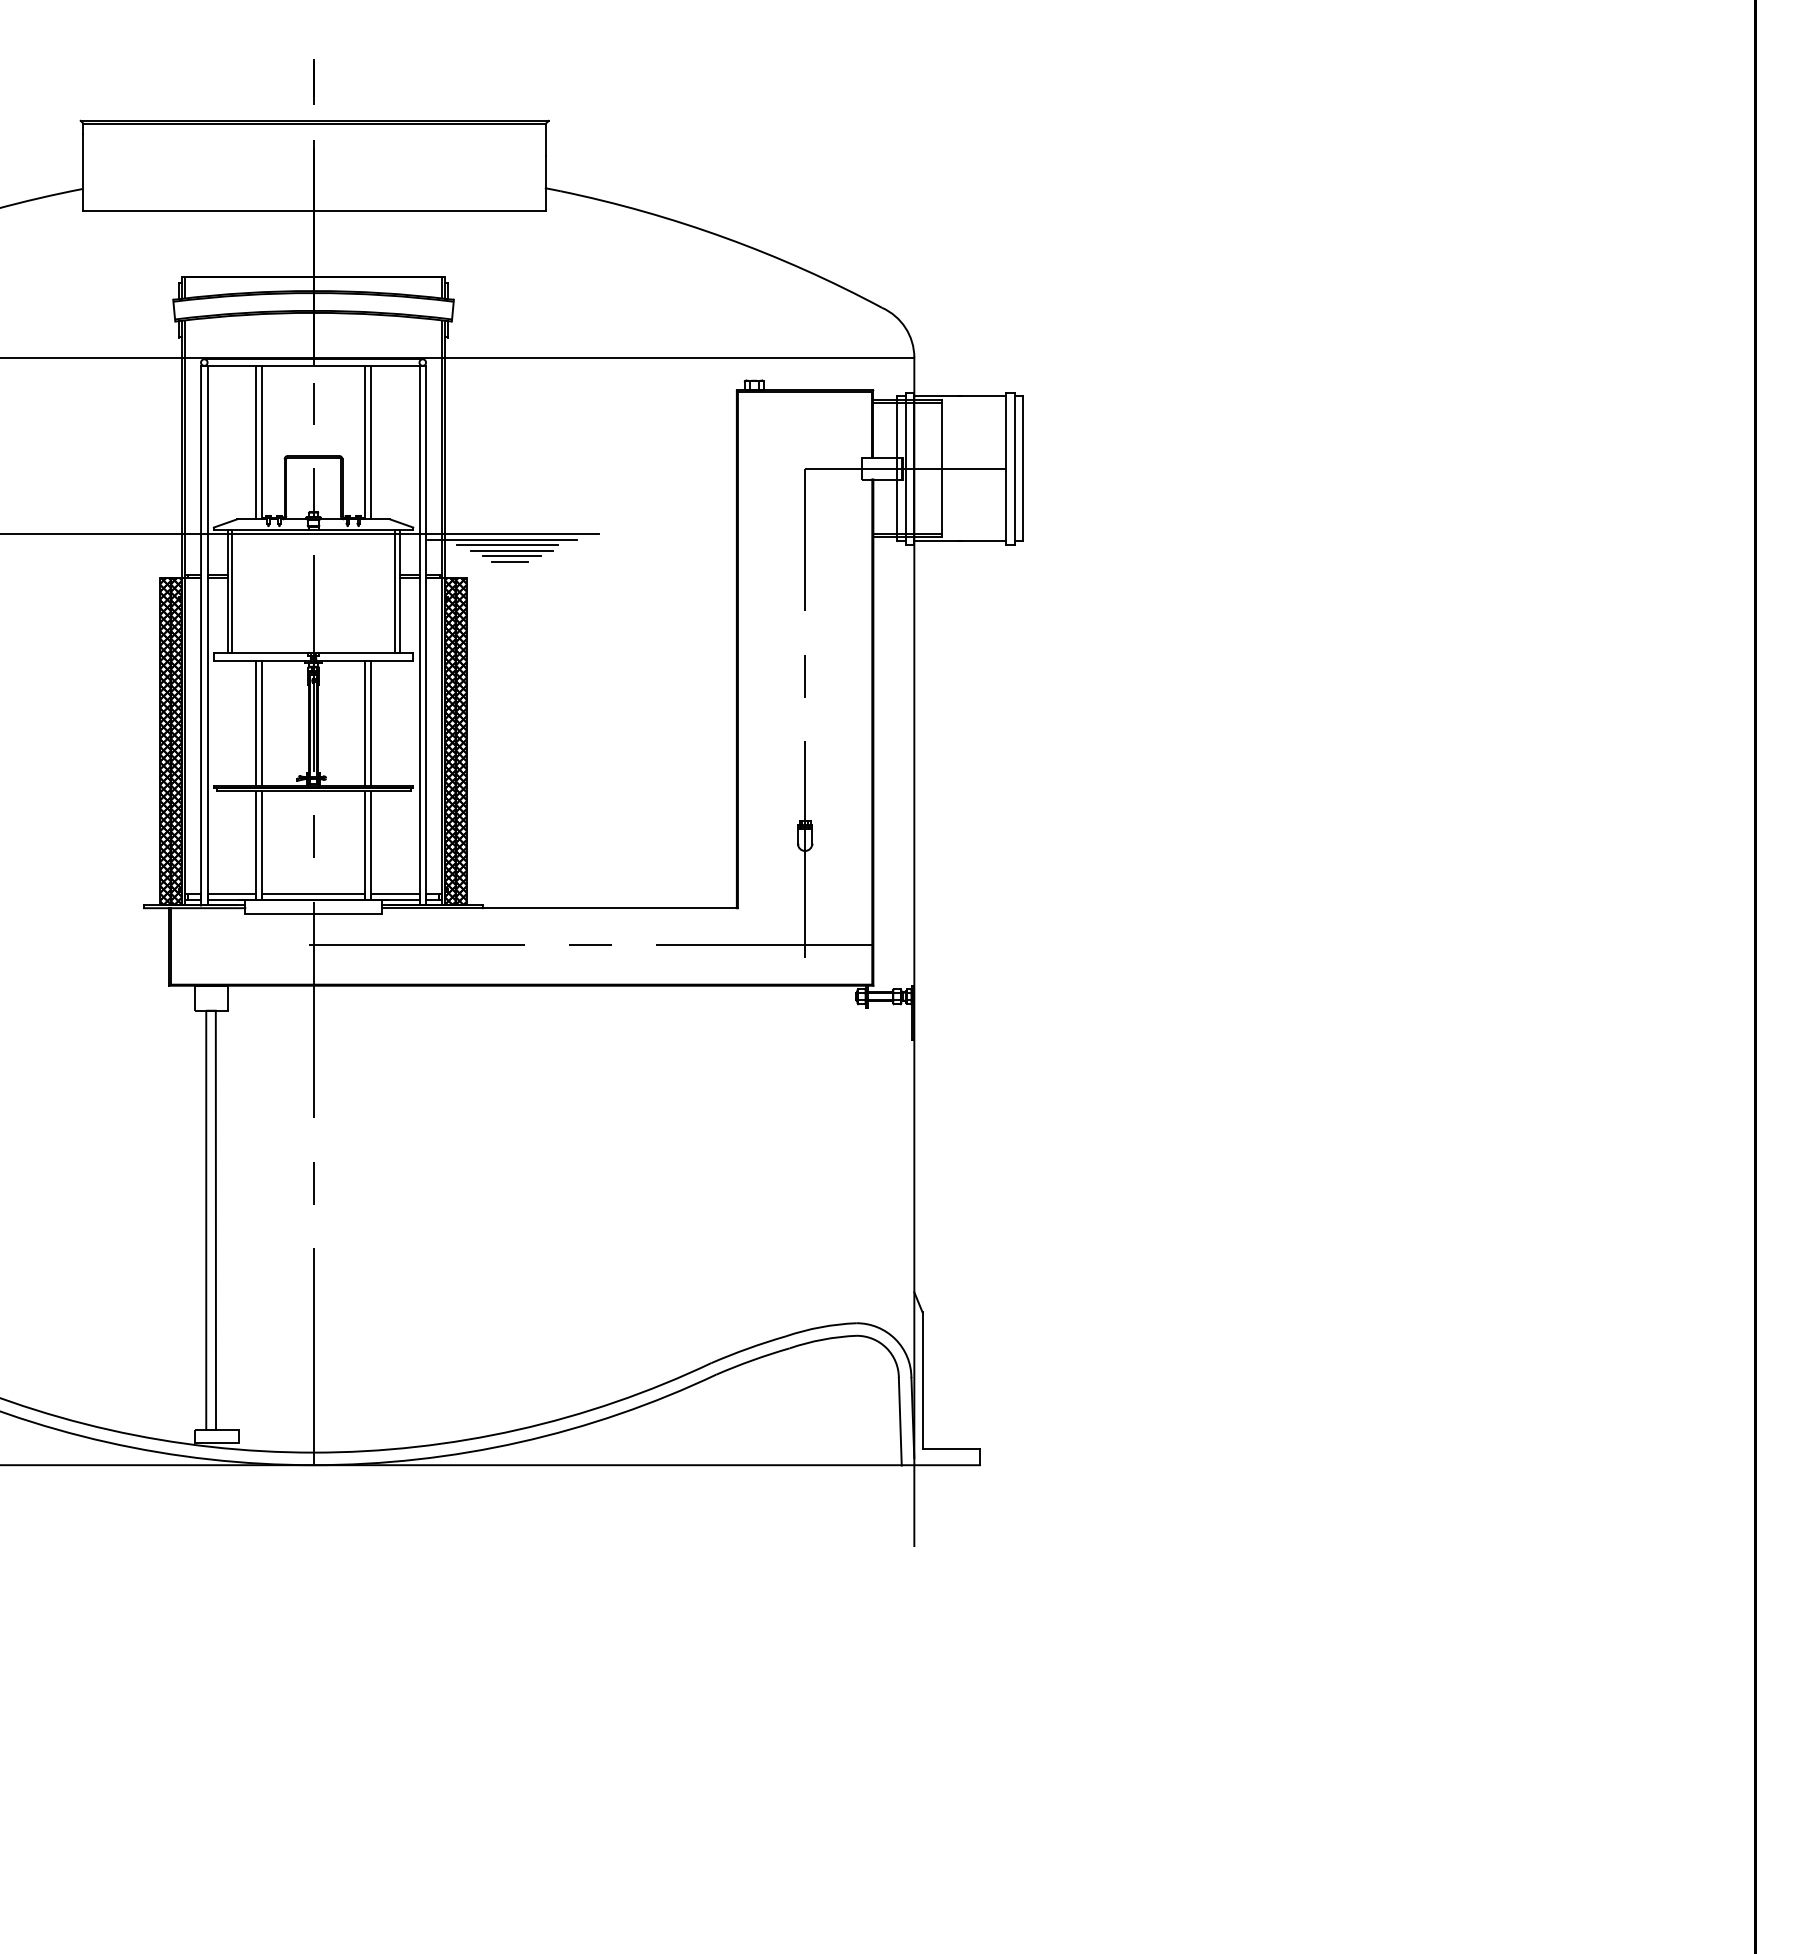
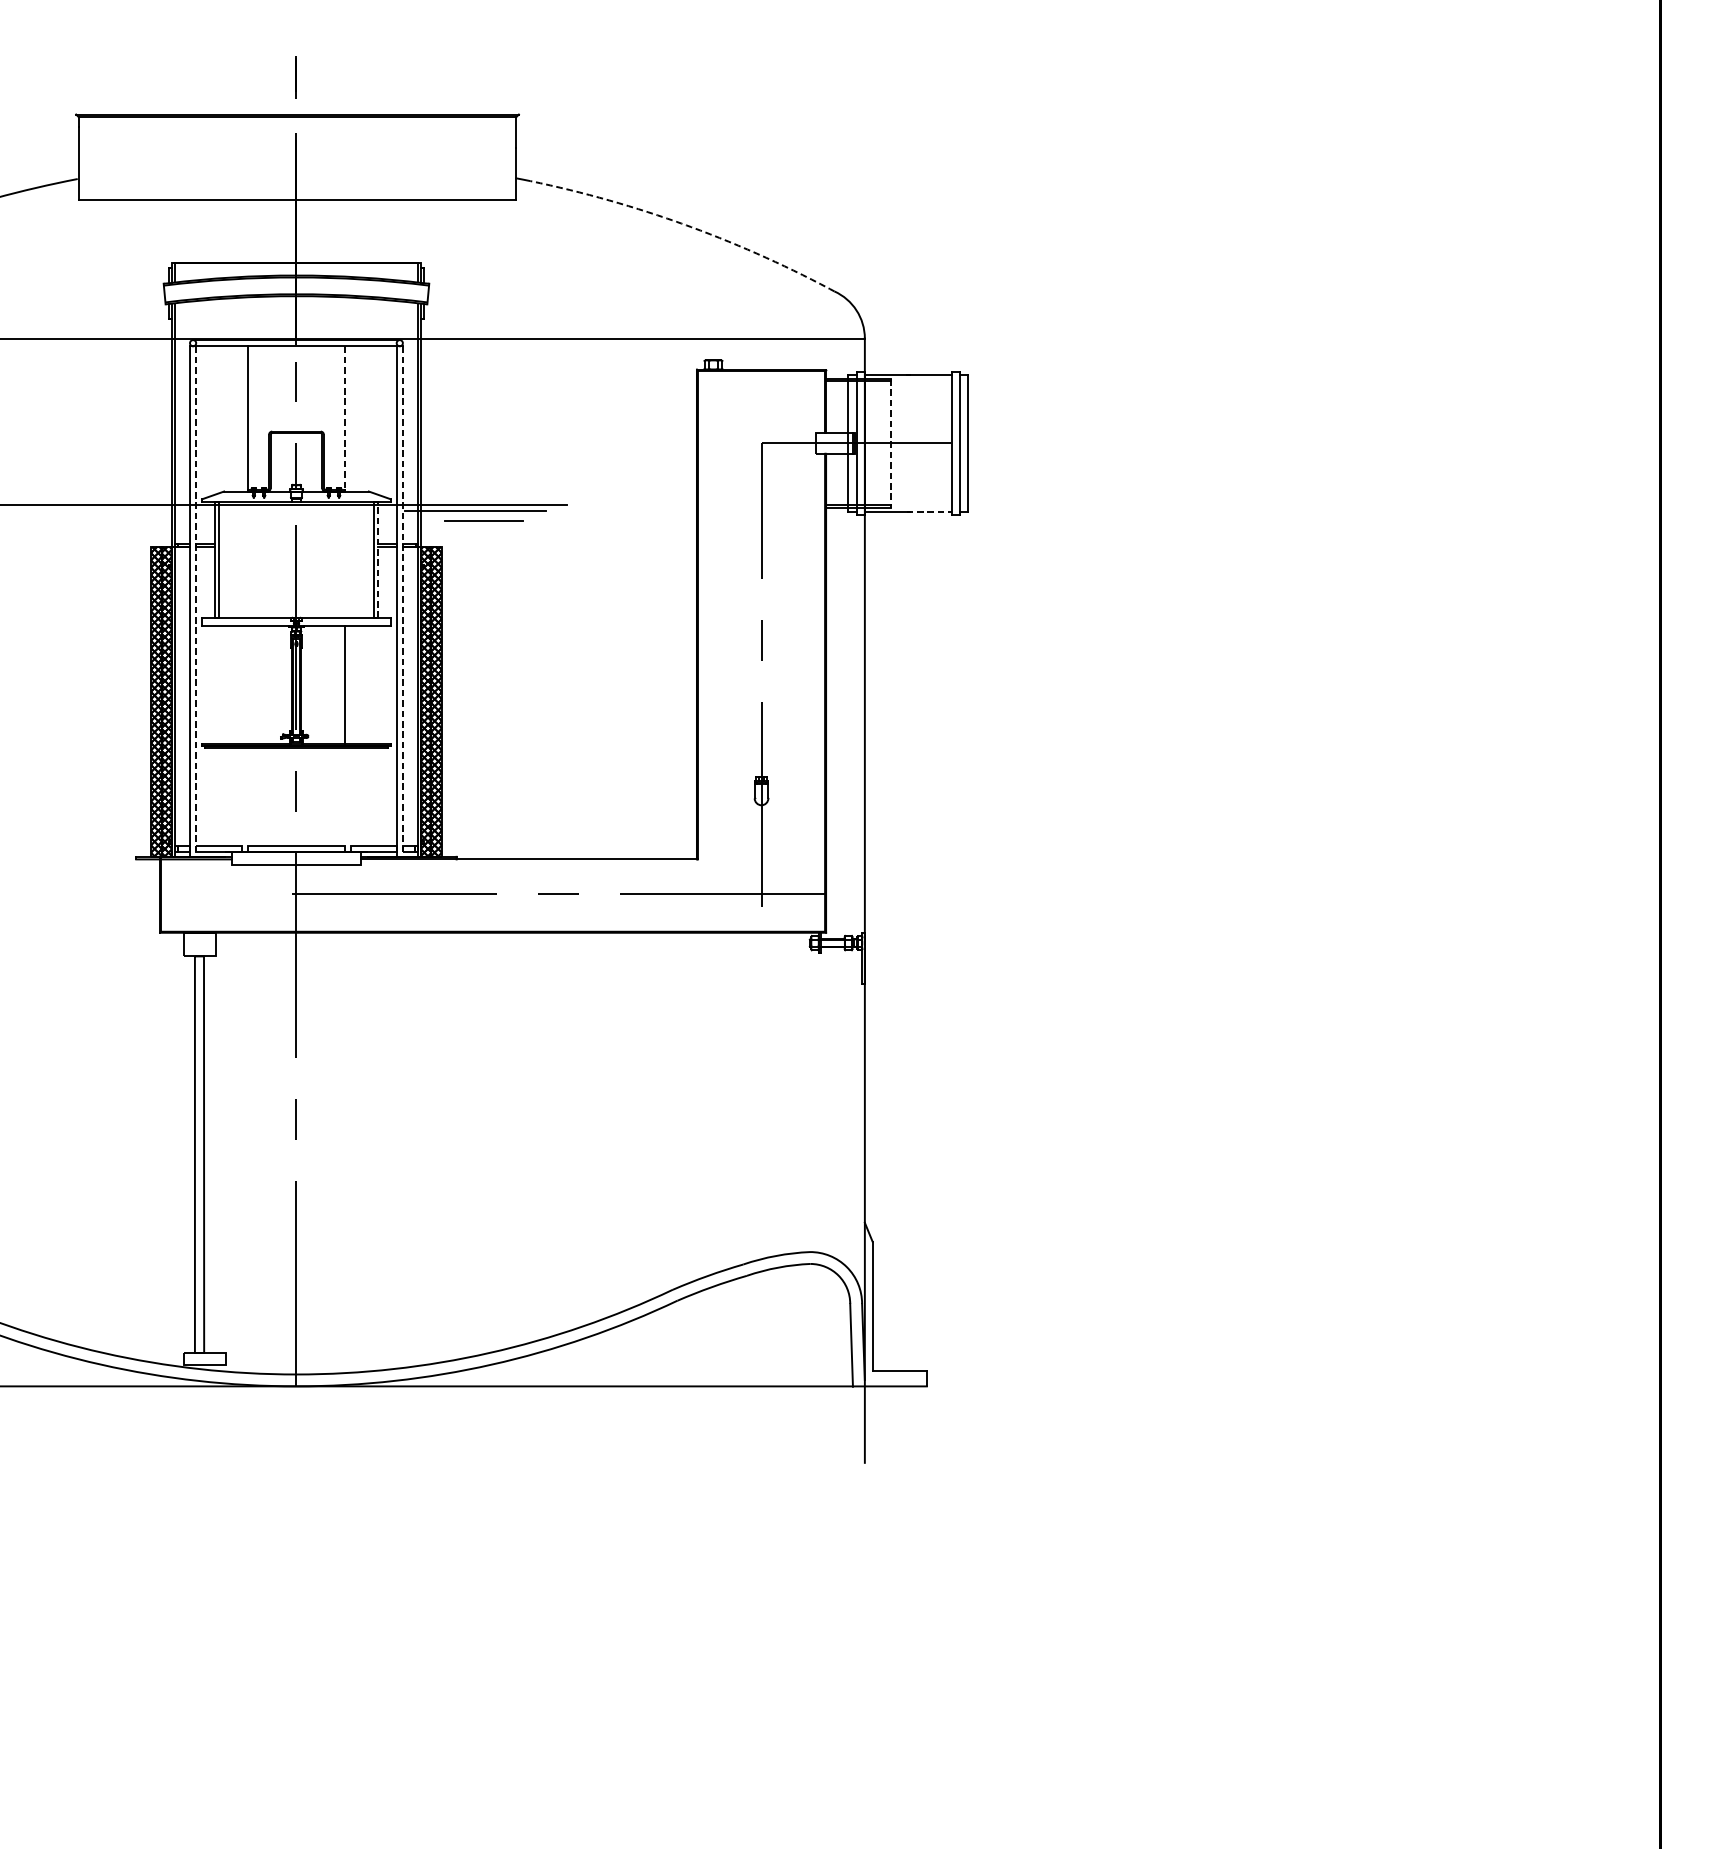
arc: (725, 237) -> (686, 224), solid -> dashed
line: (255, 441) -> (241, 417), removed
line: (371, 441) -> (351, 417), removed
line: (364, 442) -> (344, 418), solid -> dashed
line: (941, 469) -> (890, 444), solid -> dashed
line: (982, 541) -> (929, 512), solid -> dashed
line: (507, 545) -> (479, 516), removed
line: (511, 556) -> (483, 526), removed
line: (510, 561) -> (482, 531), removed
line: (399, 591) -> (377, 559), solid -> dashed
line: (207, 635) -> (196, 601), solid -> dashed
line: (426, 635) -> (403, 601), solid -> dashed
line: (255, 723) -> (241, 684), removed
line: (262, 723) -> (248, 684), removed
line: (371, 723) -> (351, 684), removed
line: (255, 845) -> (241, 800), removed
line: (262, 845) -> (248, 800), removed
line: (364, 845) -> (344, 800), removed
line: (371, 845) -> (351, 800), removed

